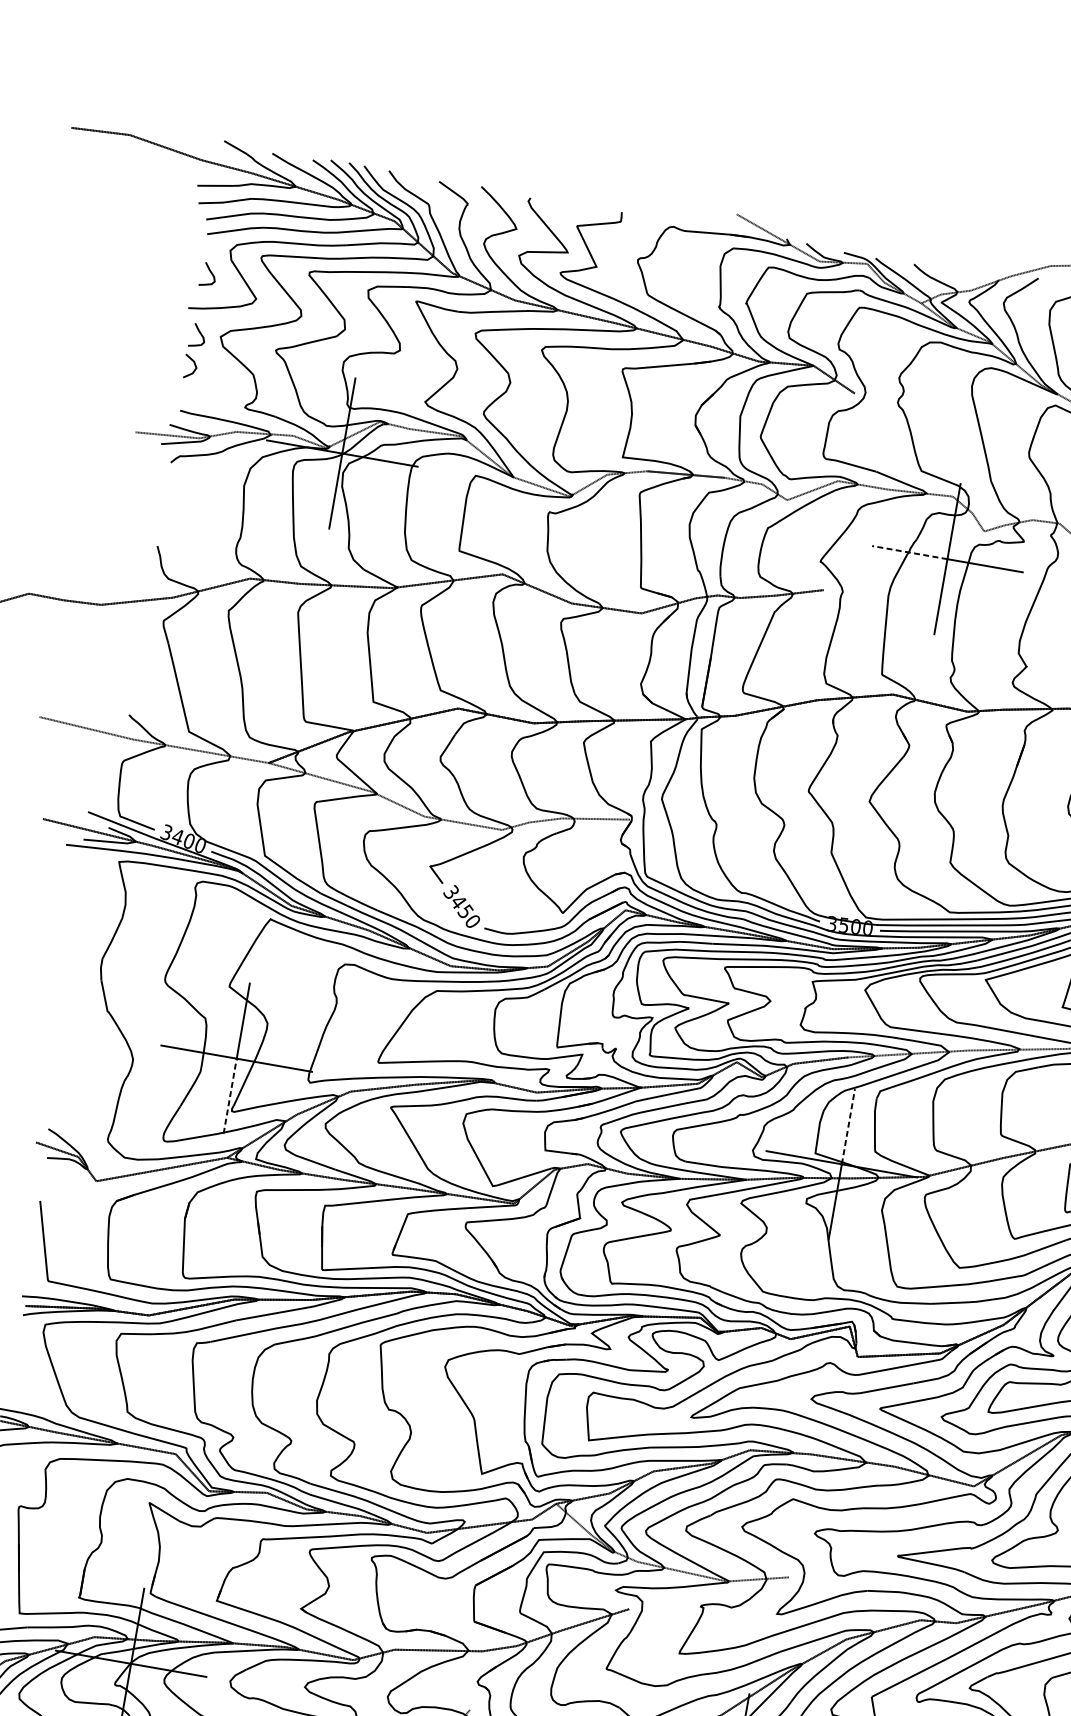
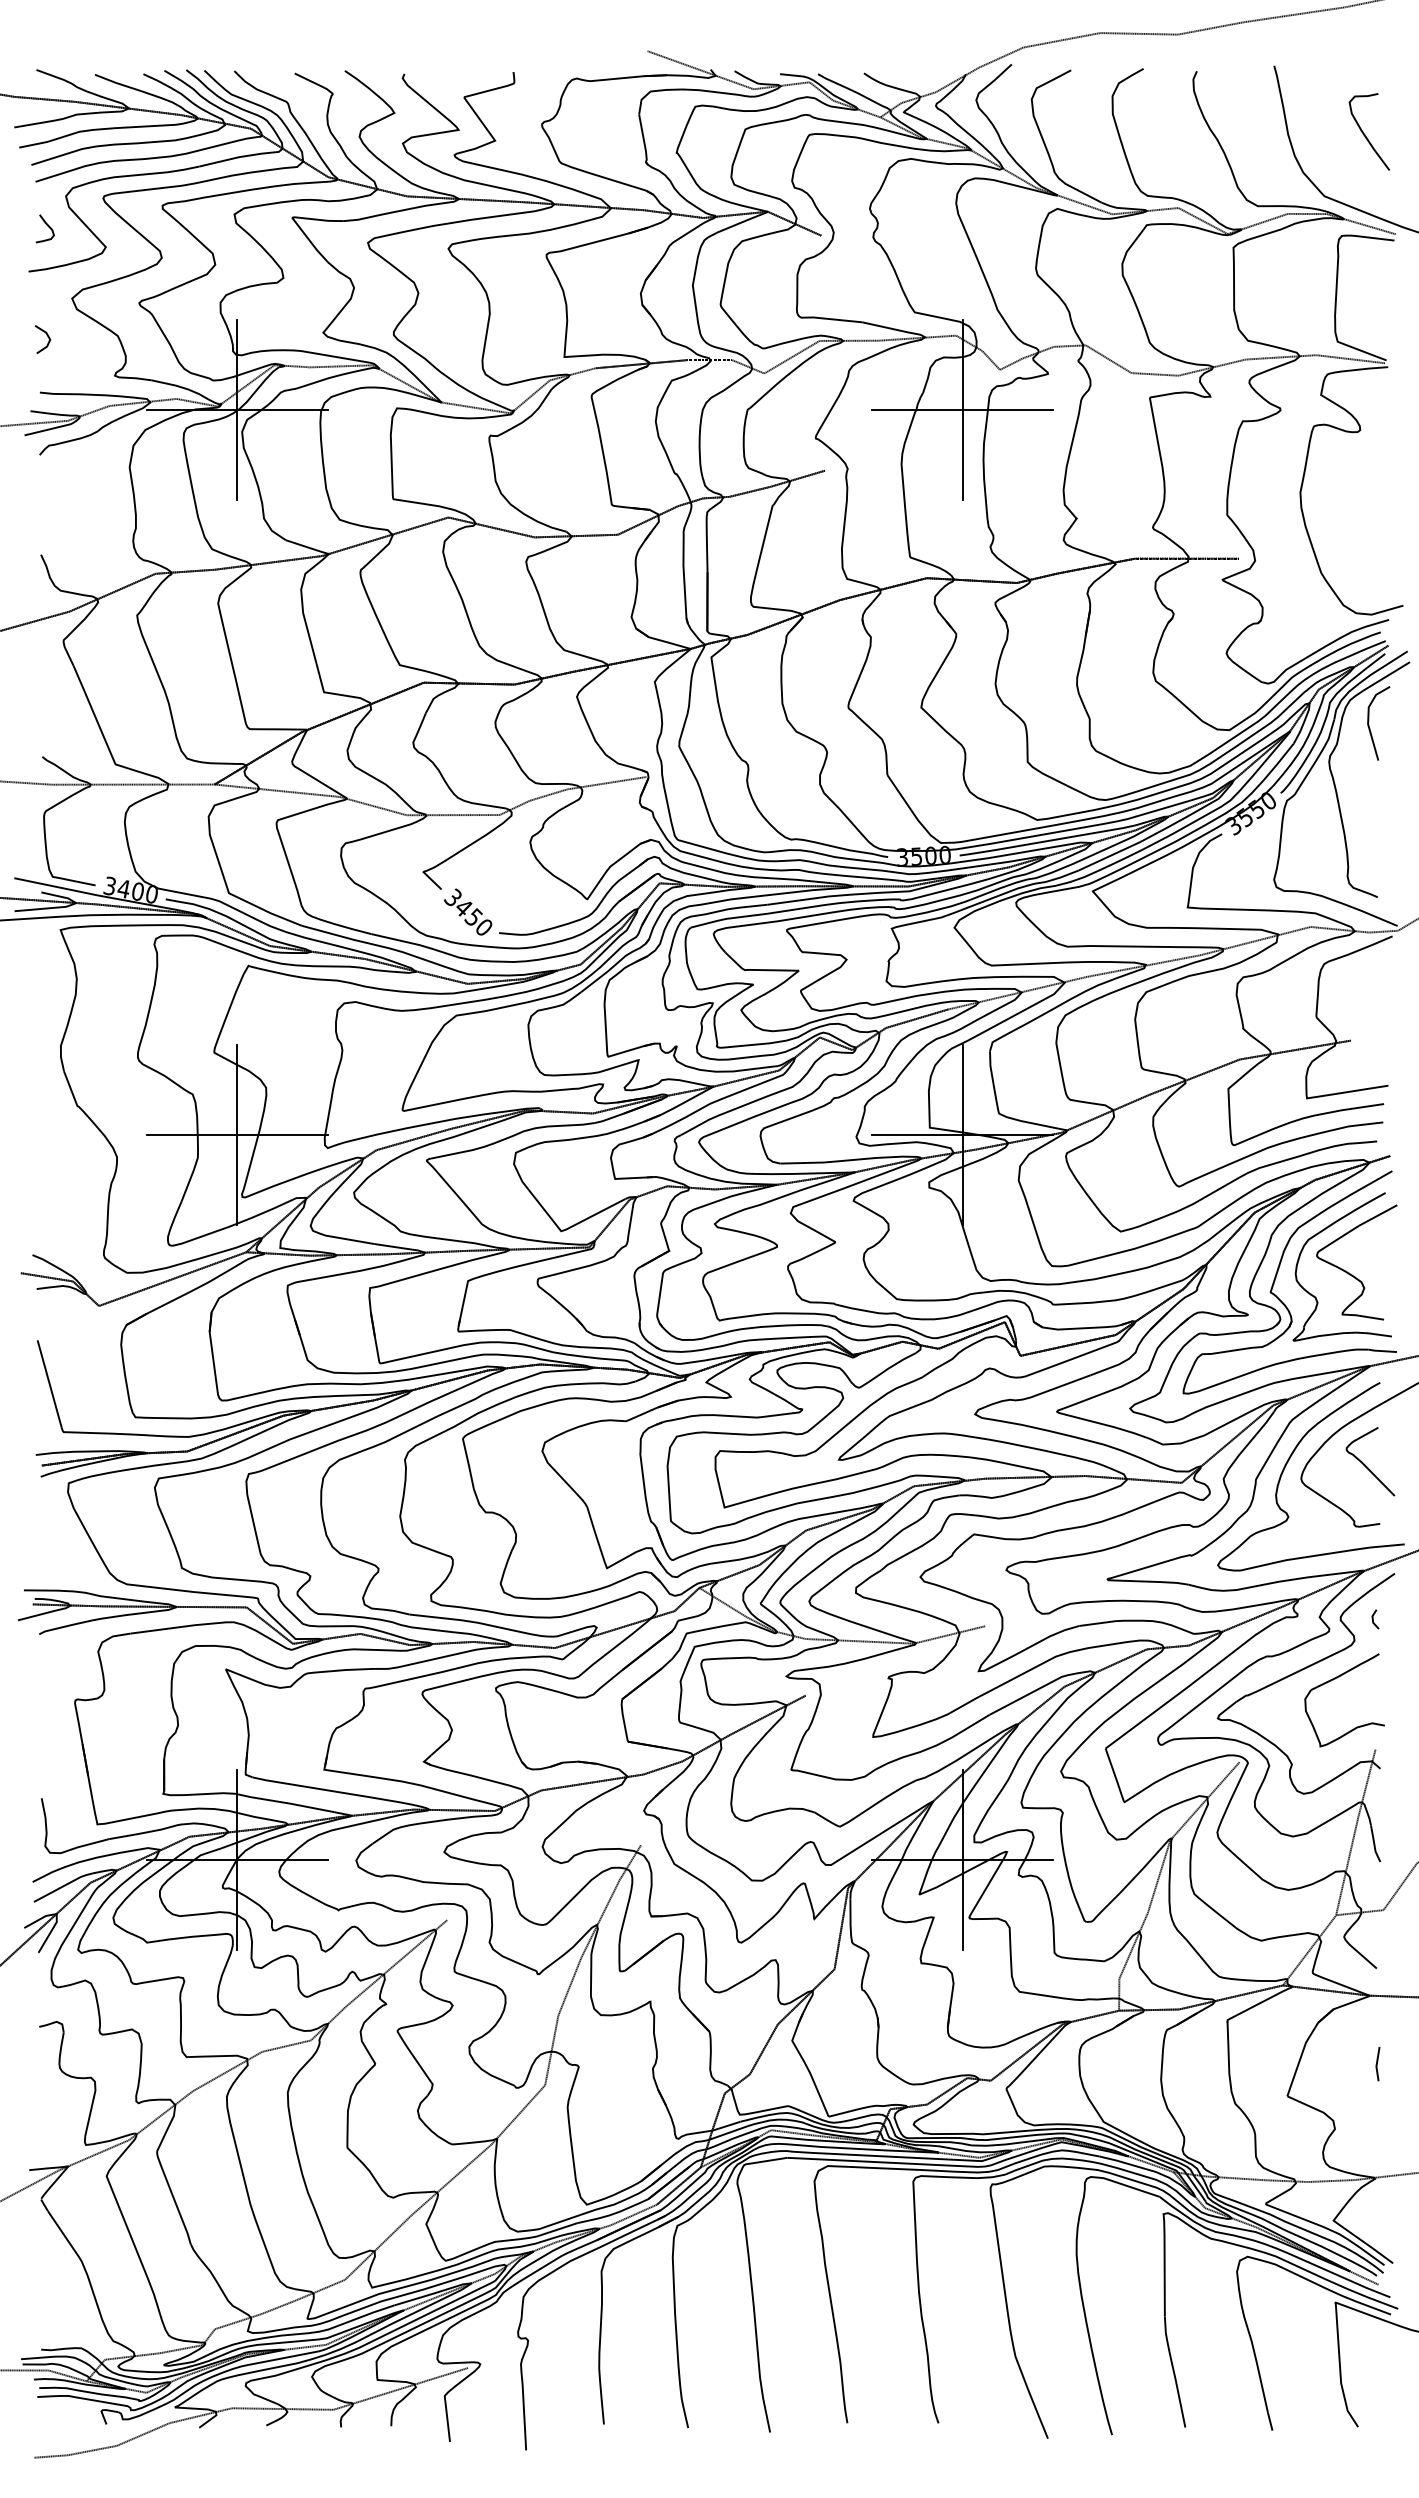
curve: (199, 333) -> (46, 298), removed
line: (909, 552) -> (917, 409), dashed -> solid
line: (230, 1095) -> (237, 1179), dashed -> solid
line: (848, 1126) -> (962, 1089), dashed -> solid

